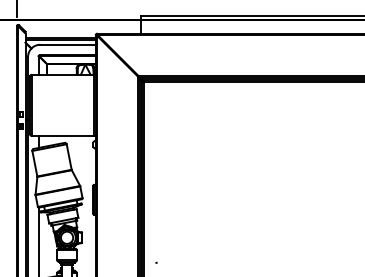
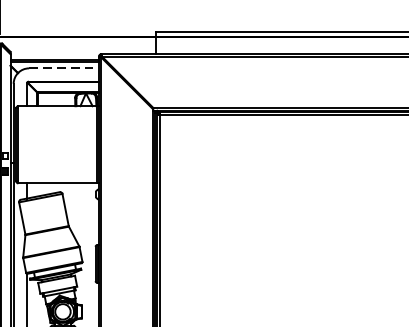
line: (67, 44) -> (63, 68), solid -> dashed

